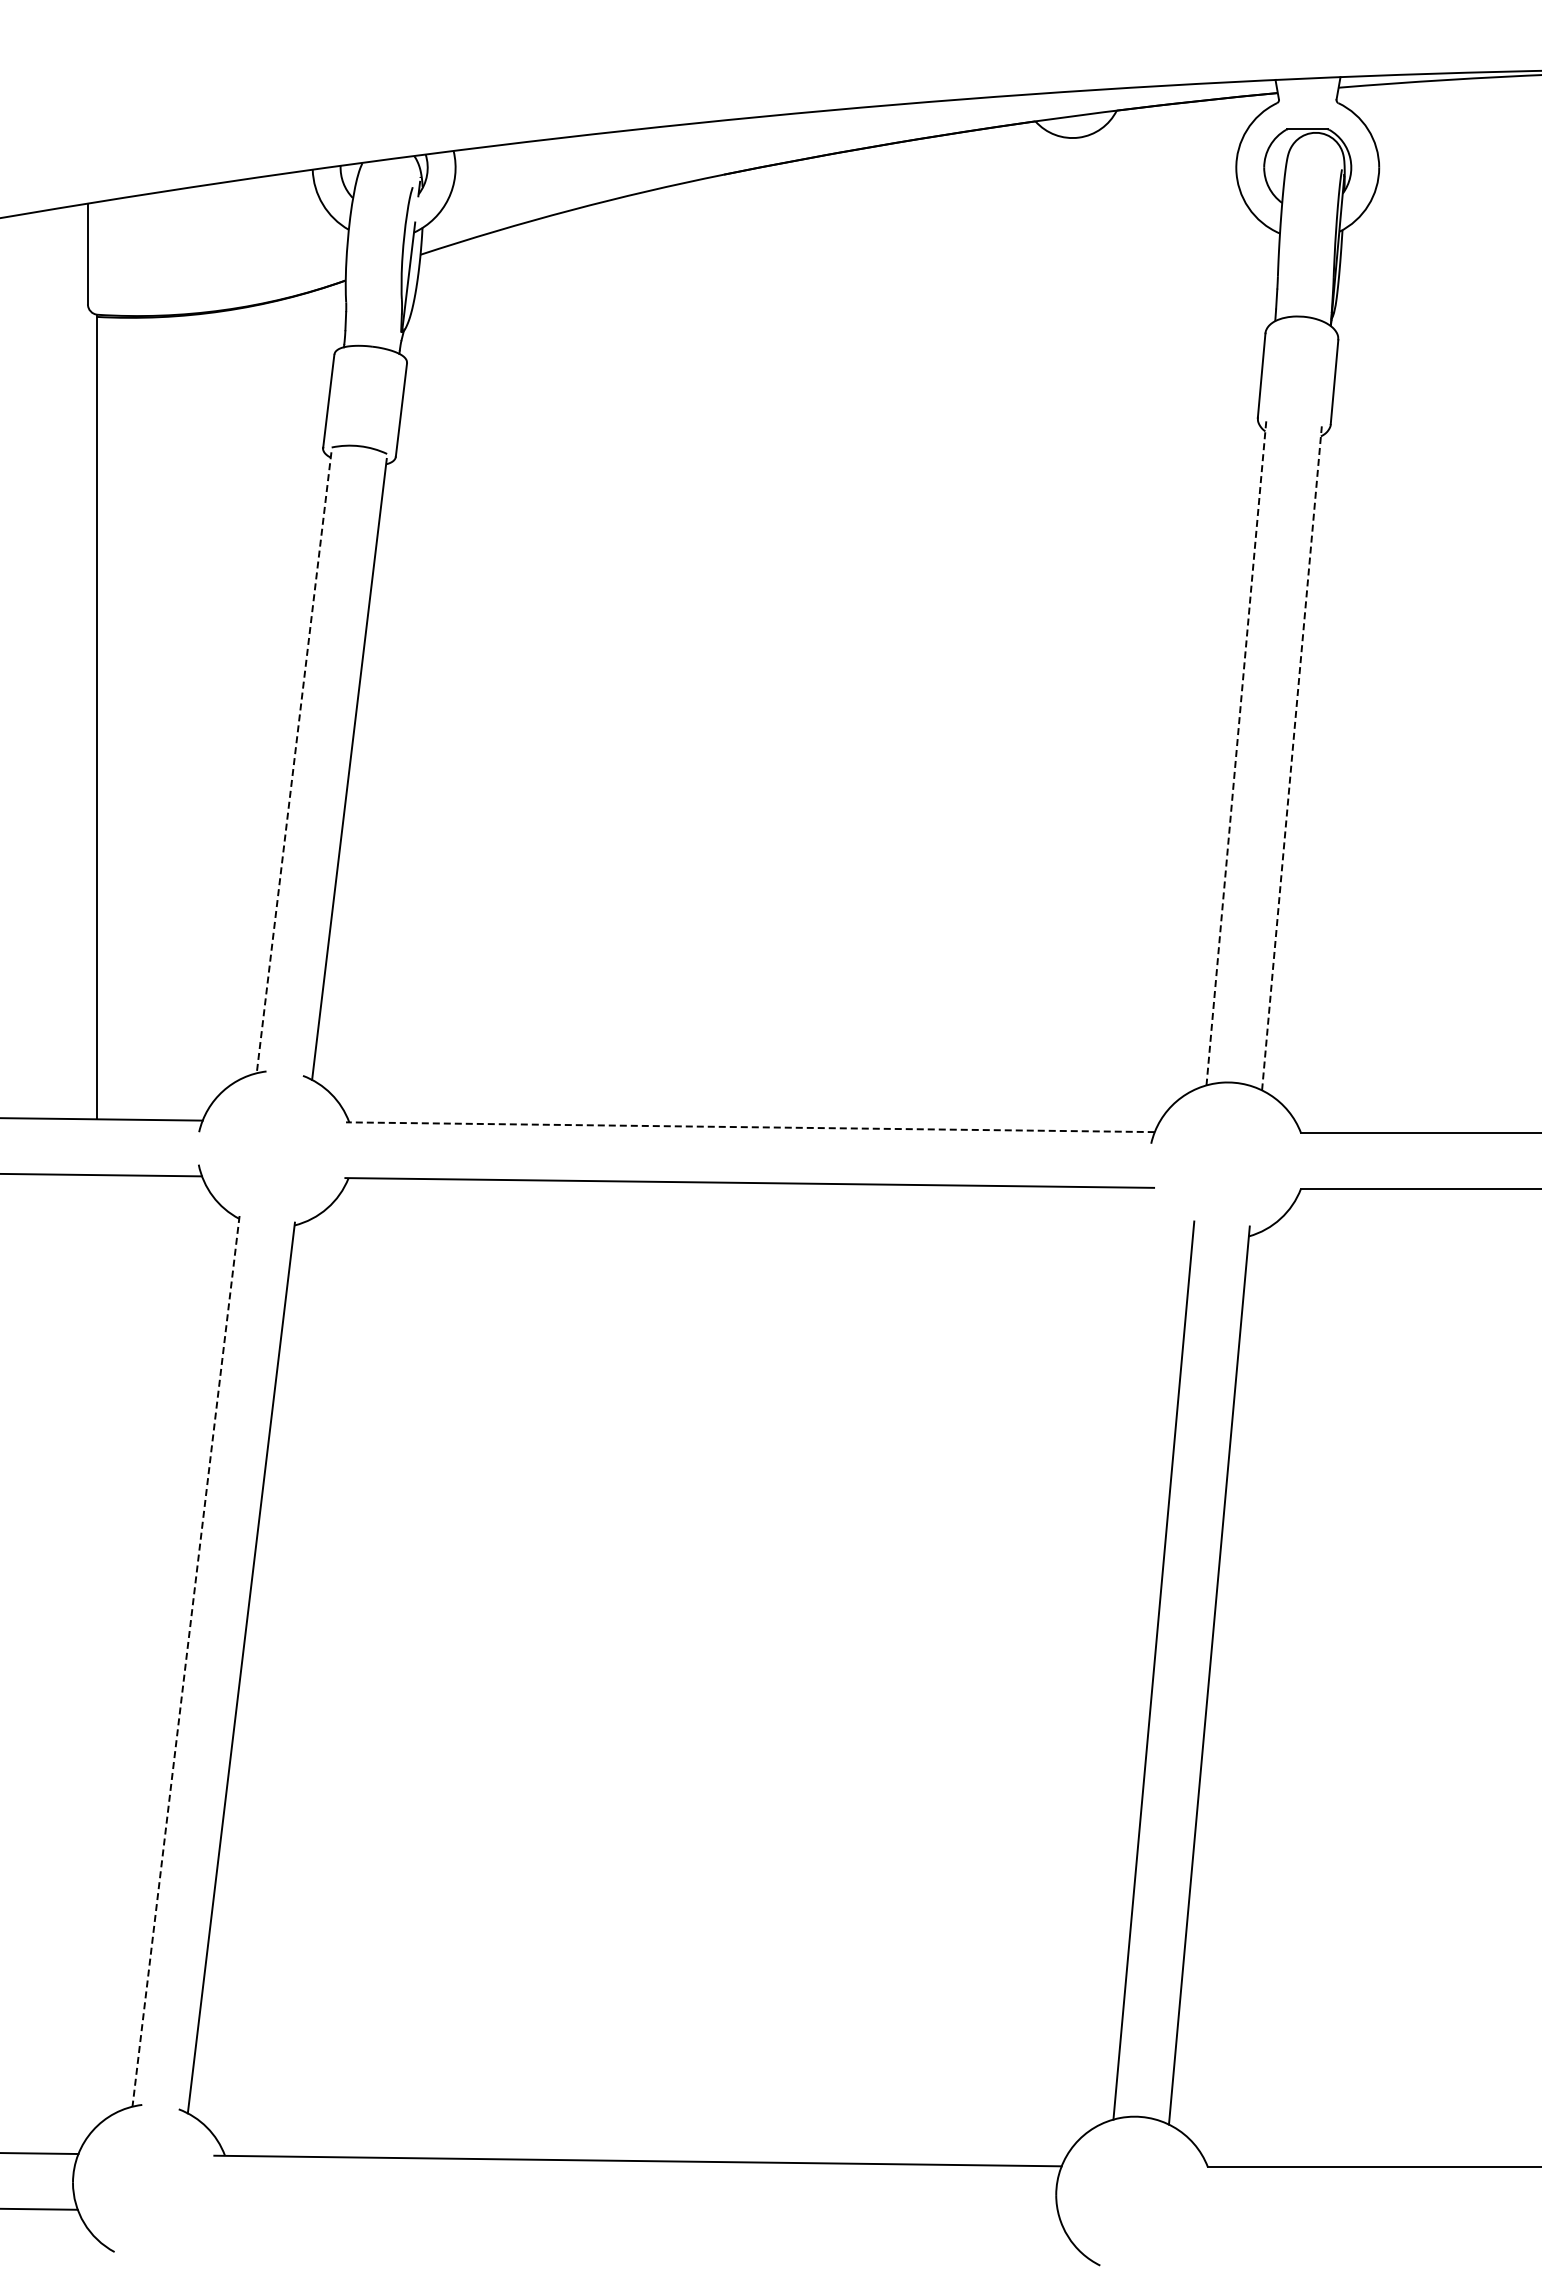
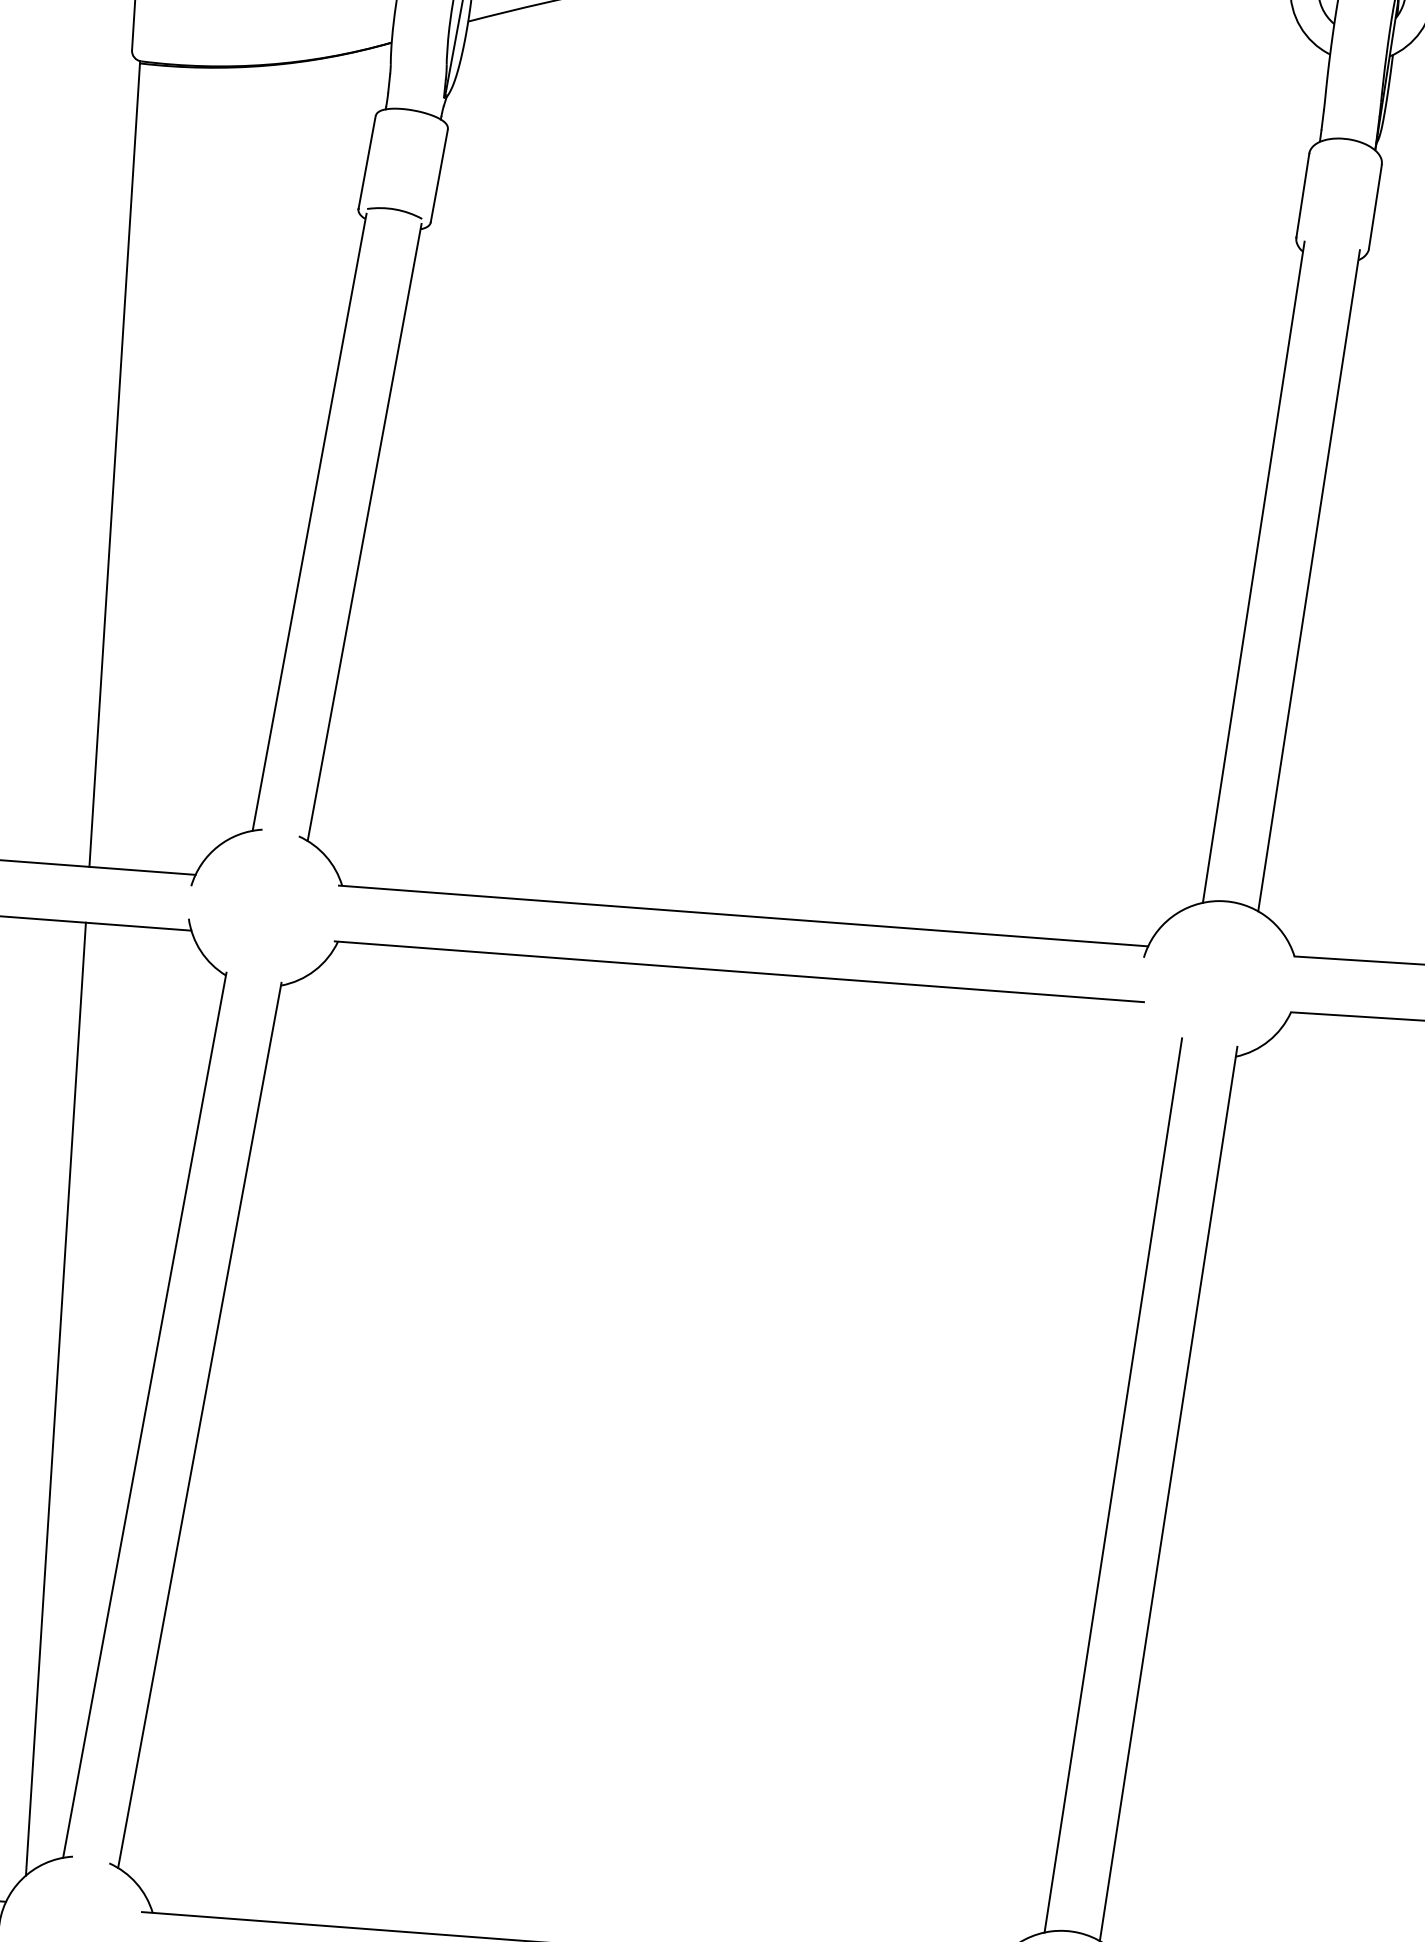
line: (1236, 753) -> (1253, 572), dashed -> solid
line: (1291, 757) -> (1308, 579), dashed -> solid
line: (294, 762) -> (310, 522), dashed -> solid
line: (749, 1127) -> (742, 916), dashed -> solid
line: (96, 1650) -> (55, 1398), added
line: (186, 1661) -> (145, 1415), dashed -> solid

